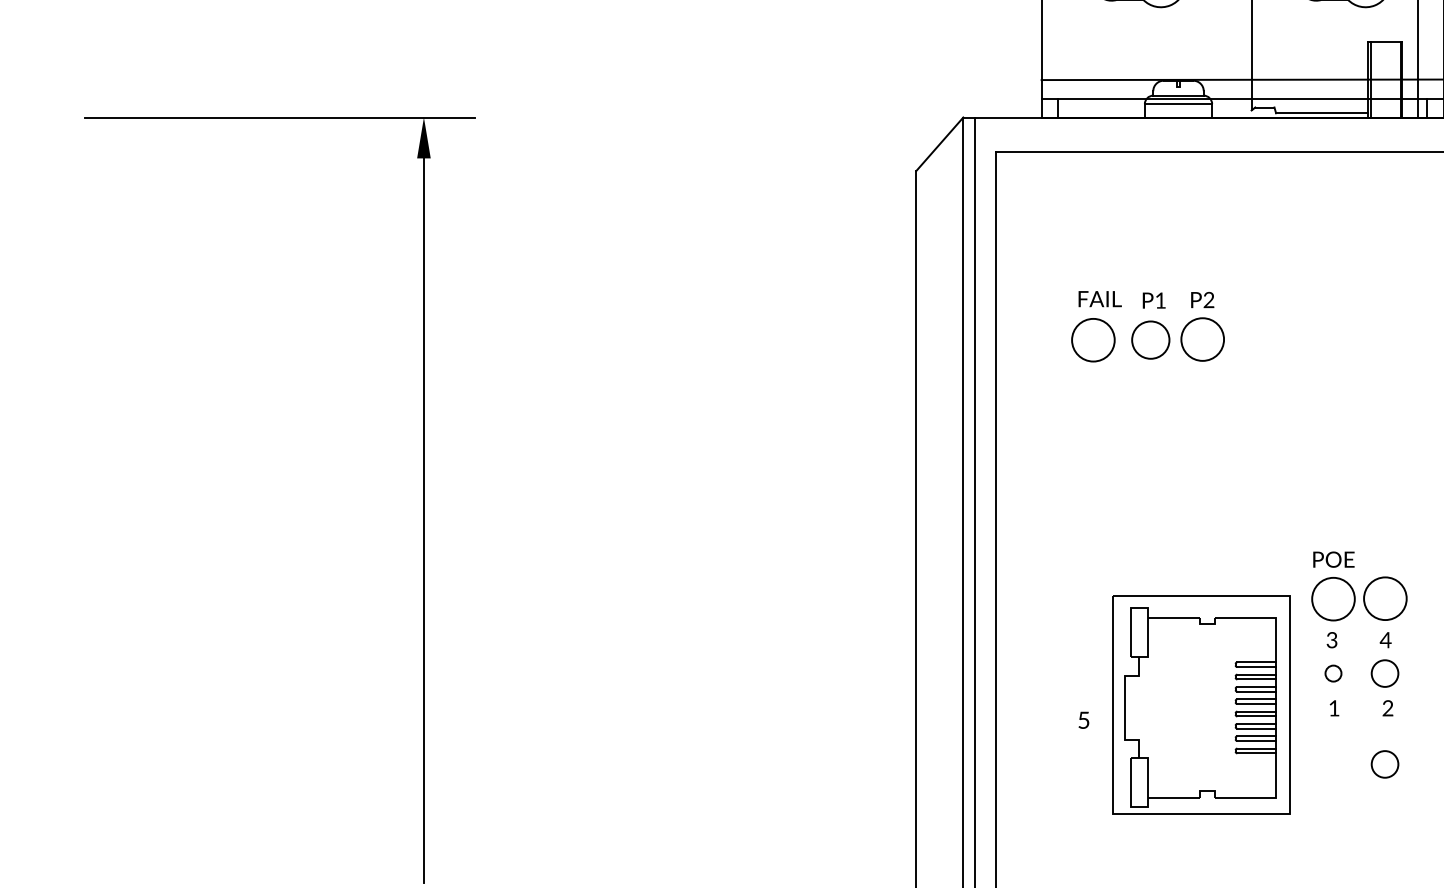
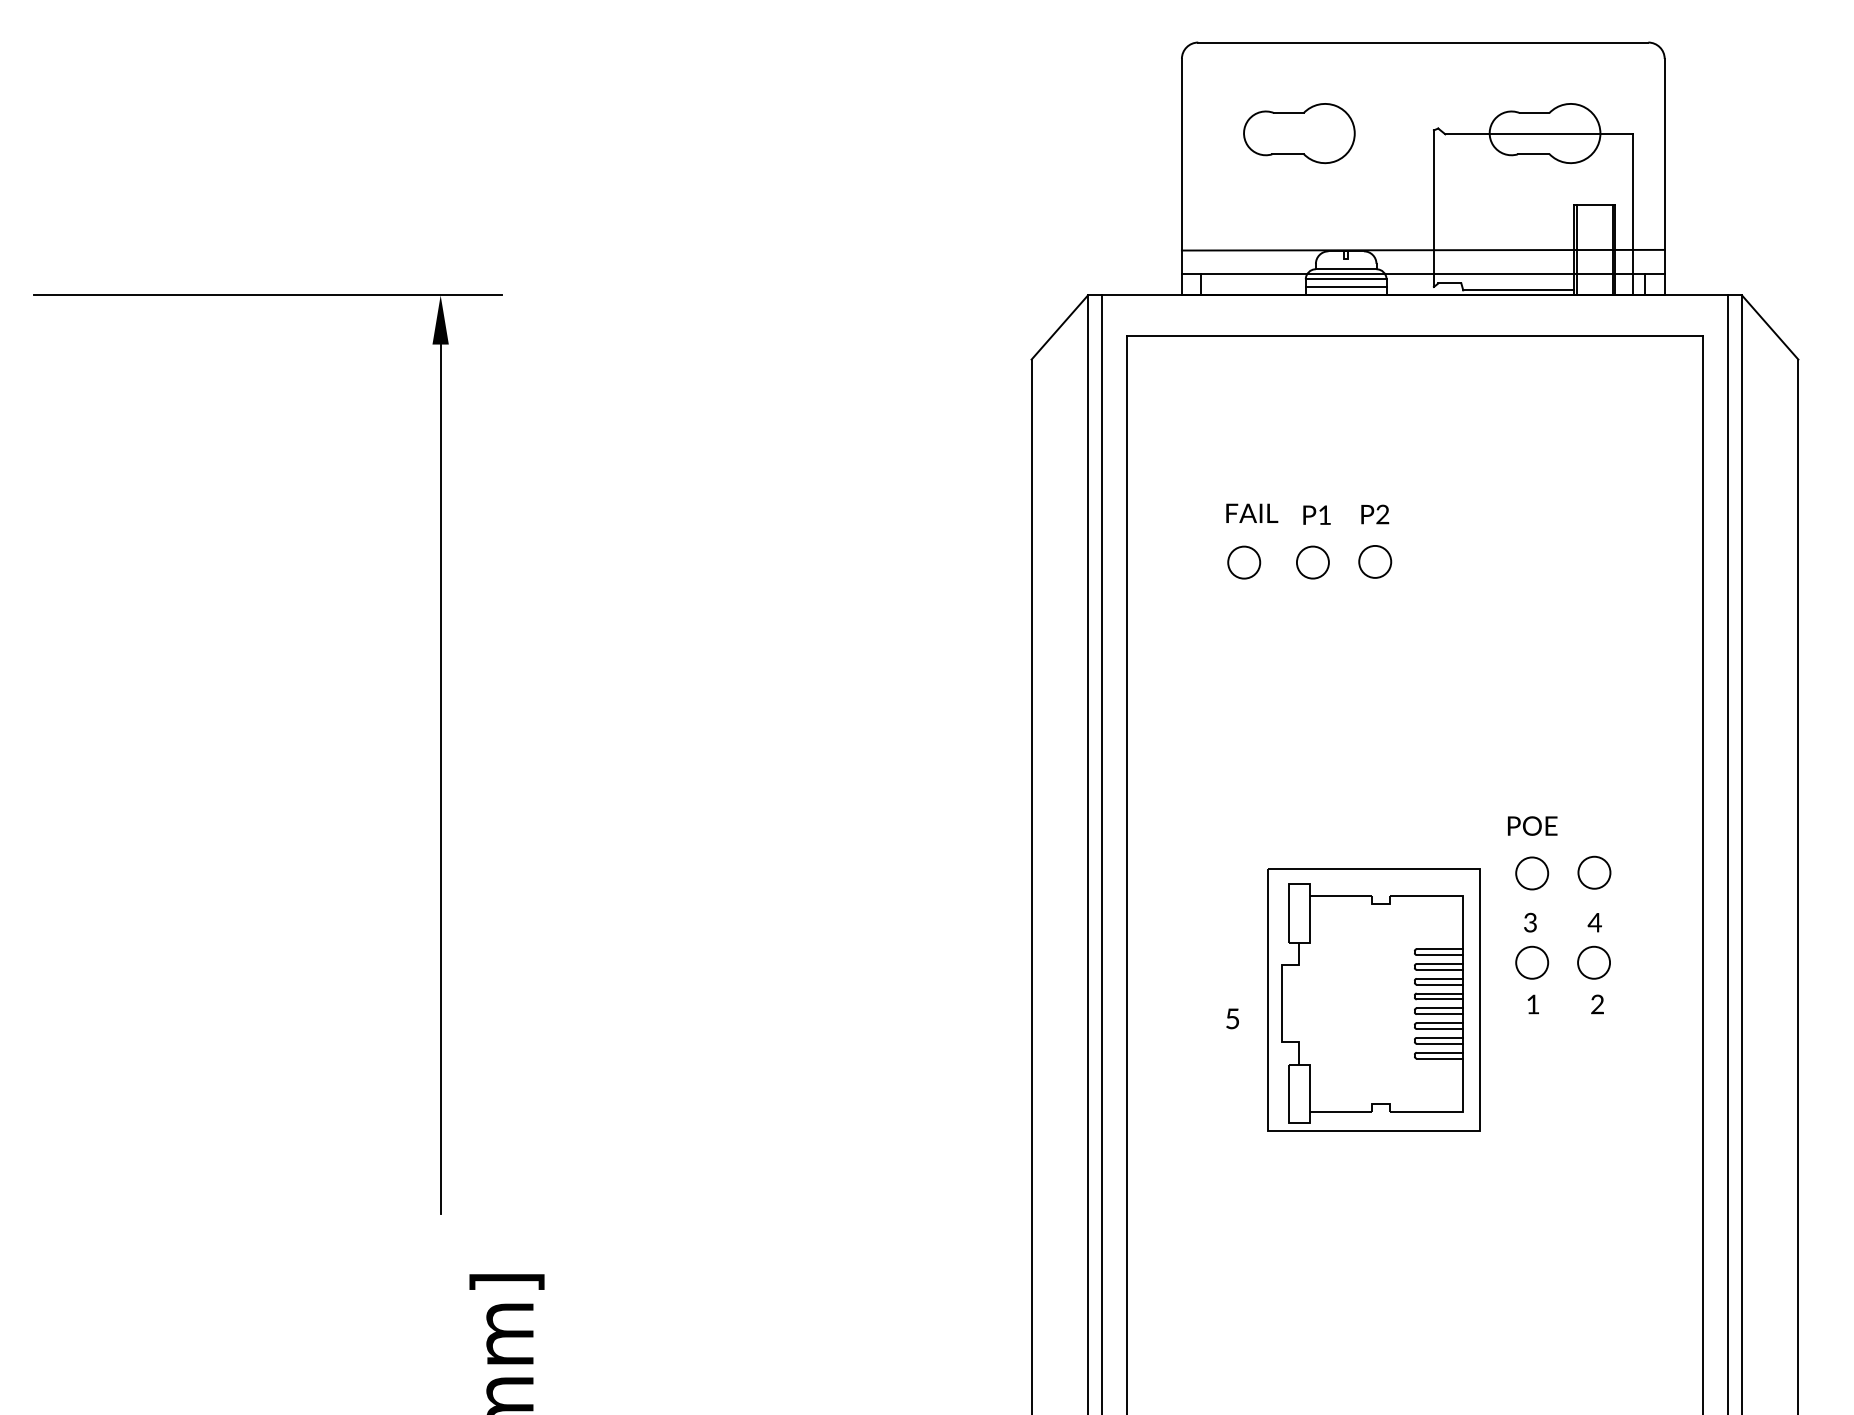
line: (1177, 110) -> (1345, 287), added
circle: (1202, 339) -> (1375, 561), size x0.62
circle: (1093, 340) -> (1244, 562), size x0.62
circle: (1150, 340) -> (1312, 562), size x0.71
circle: (1385, 598) -> (1594, 872), size x0.62
circle: (1333, 599) -> (1532, 873), size x0.62
circle: (1333, 673) -> (1532, 962), size x1.67
circle: (1384, 764) -> (1593, 1071), removed

